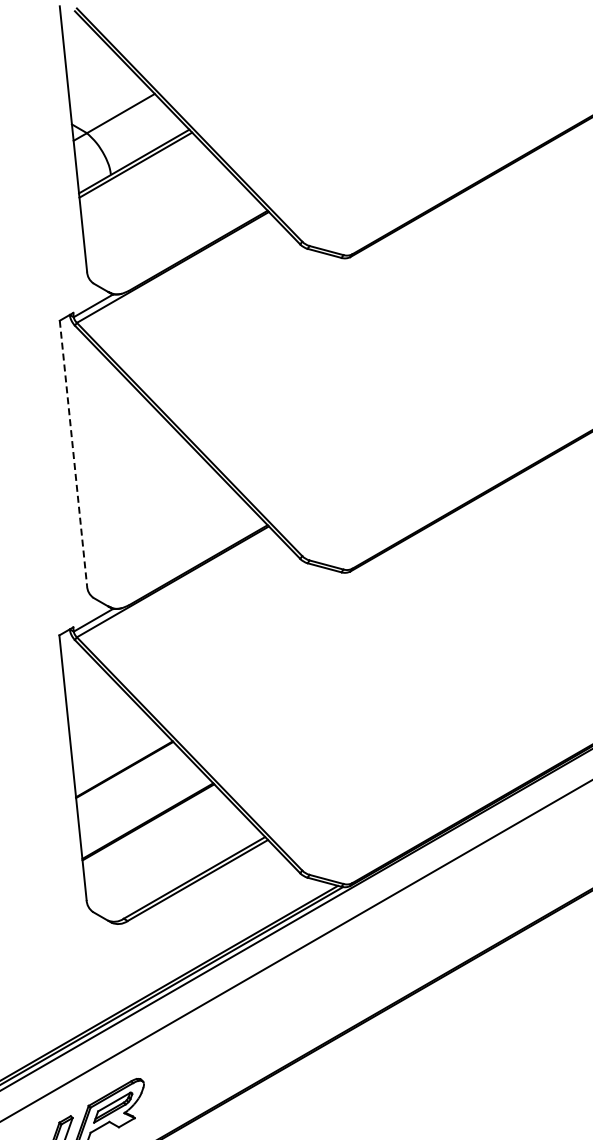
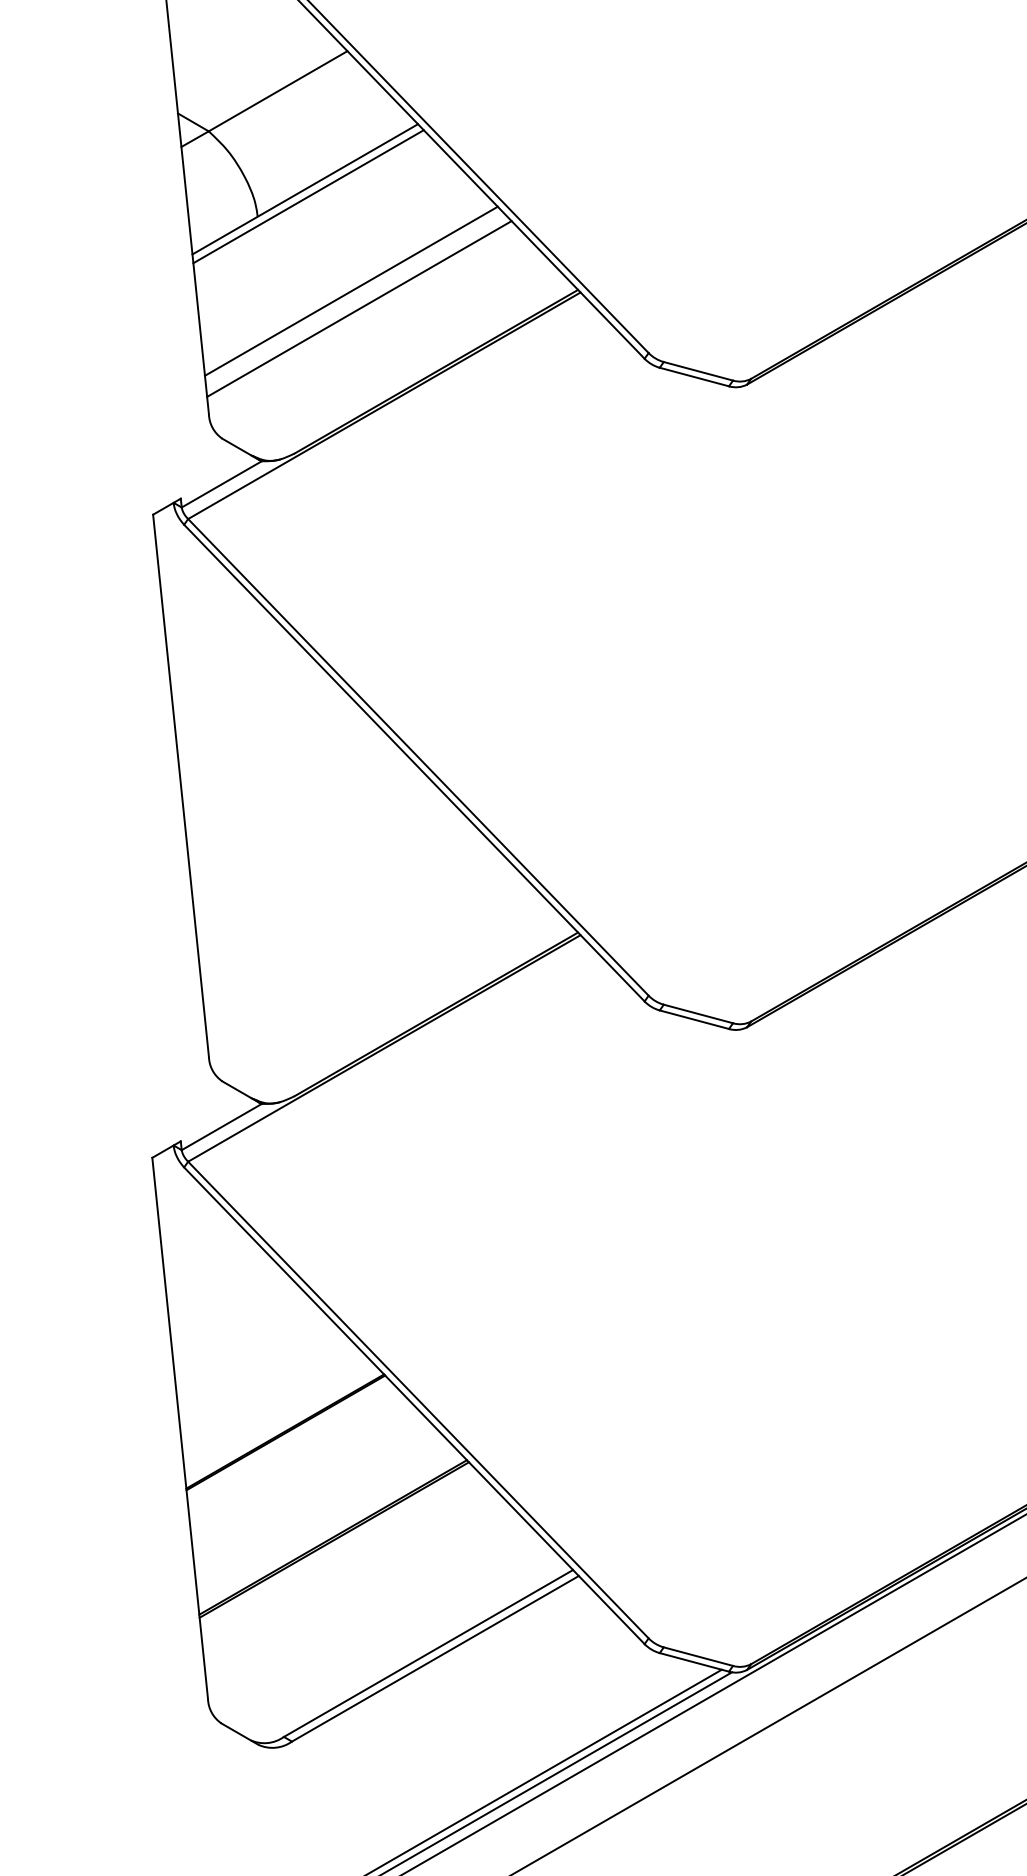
line: (156, 211) -> (350, 291), added
line: (160, 220) -> (358, 309), added
line: (73, 453) -> (181, 786), dashed -> solid

